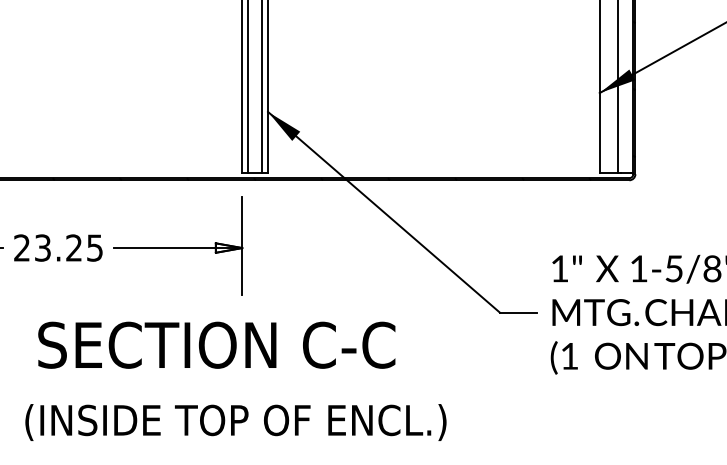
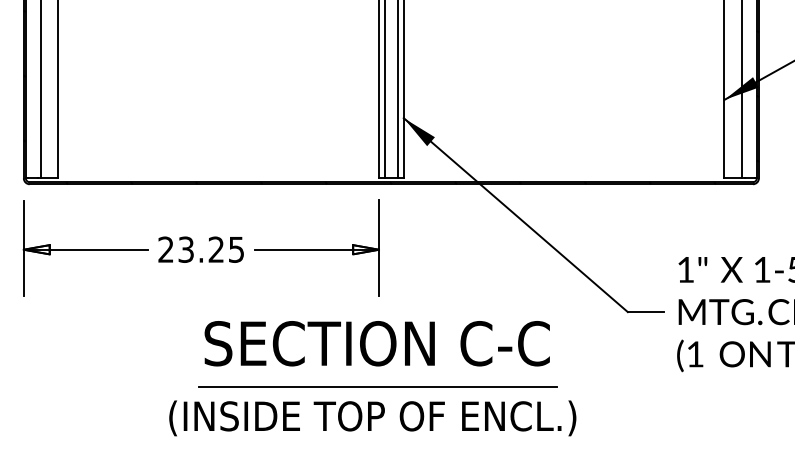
text: (216, 345) -> (376, 343), moved
line: (240, 390) -> (377, 387), added

